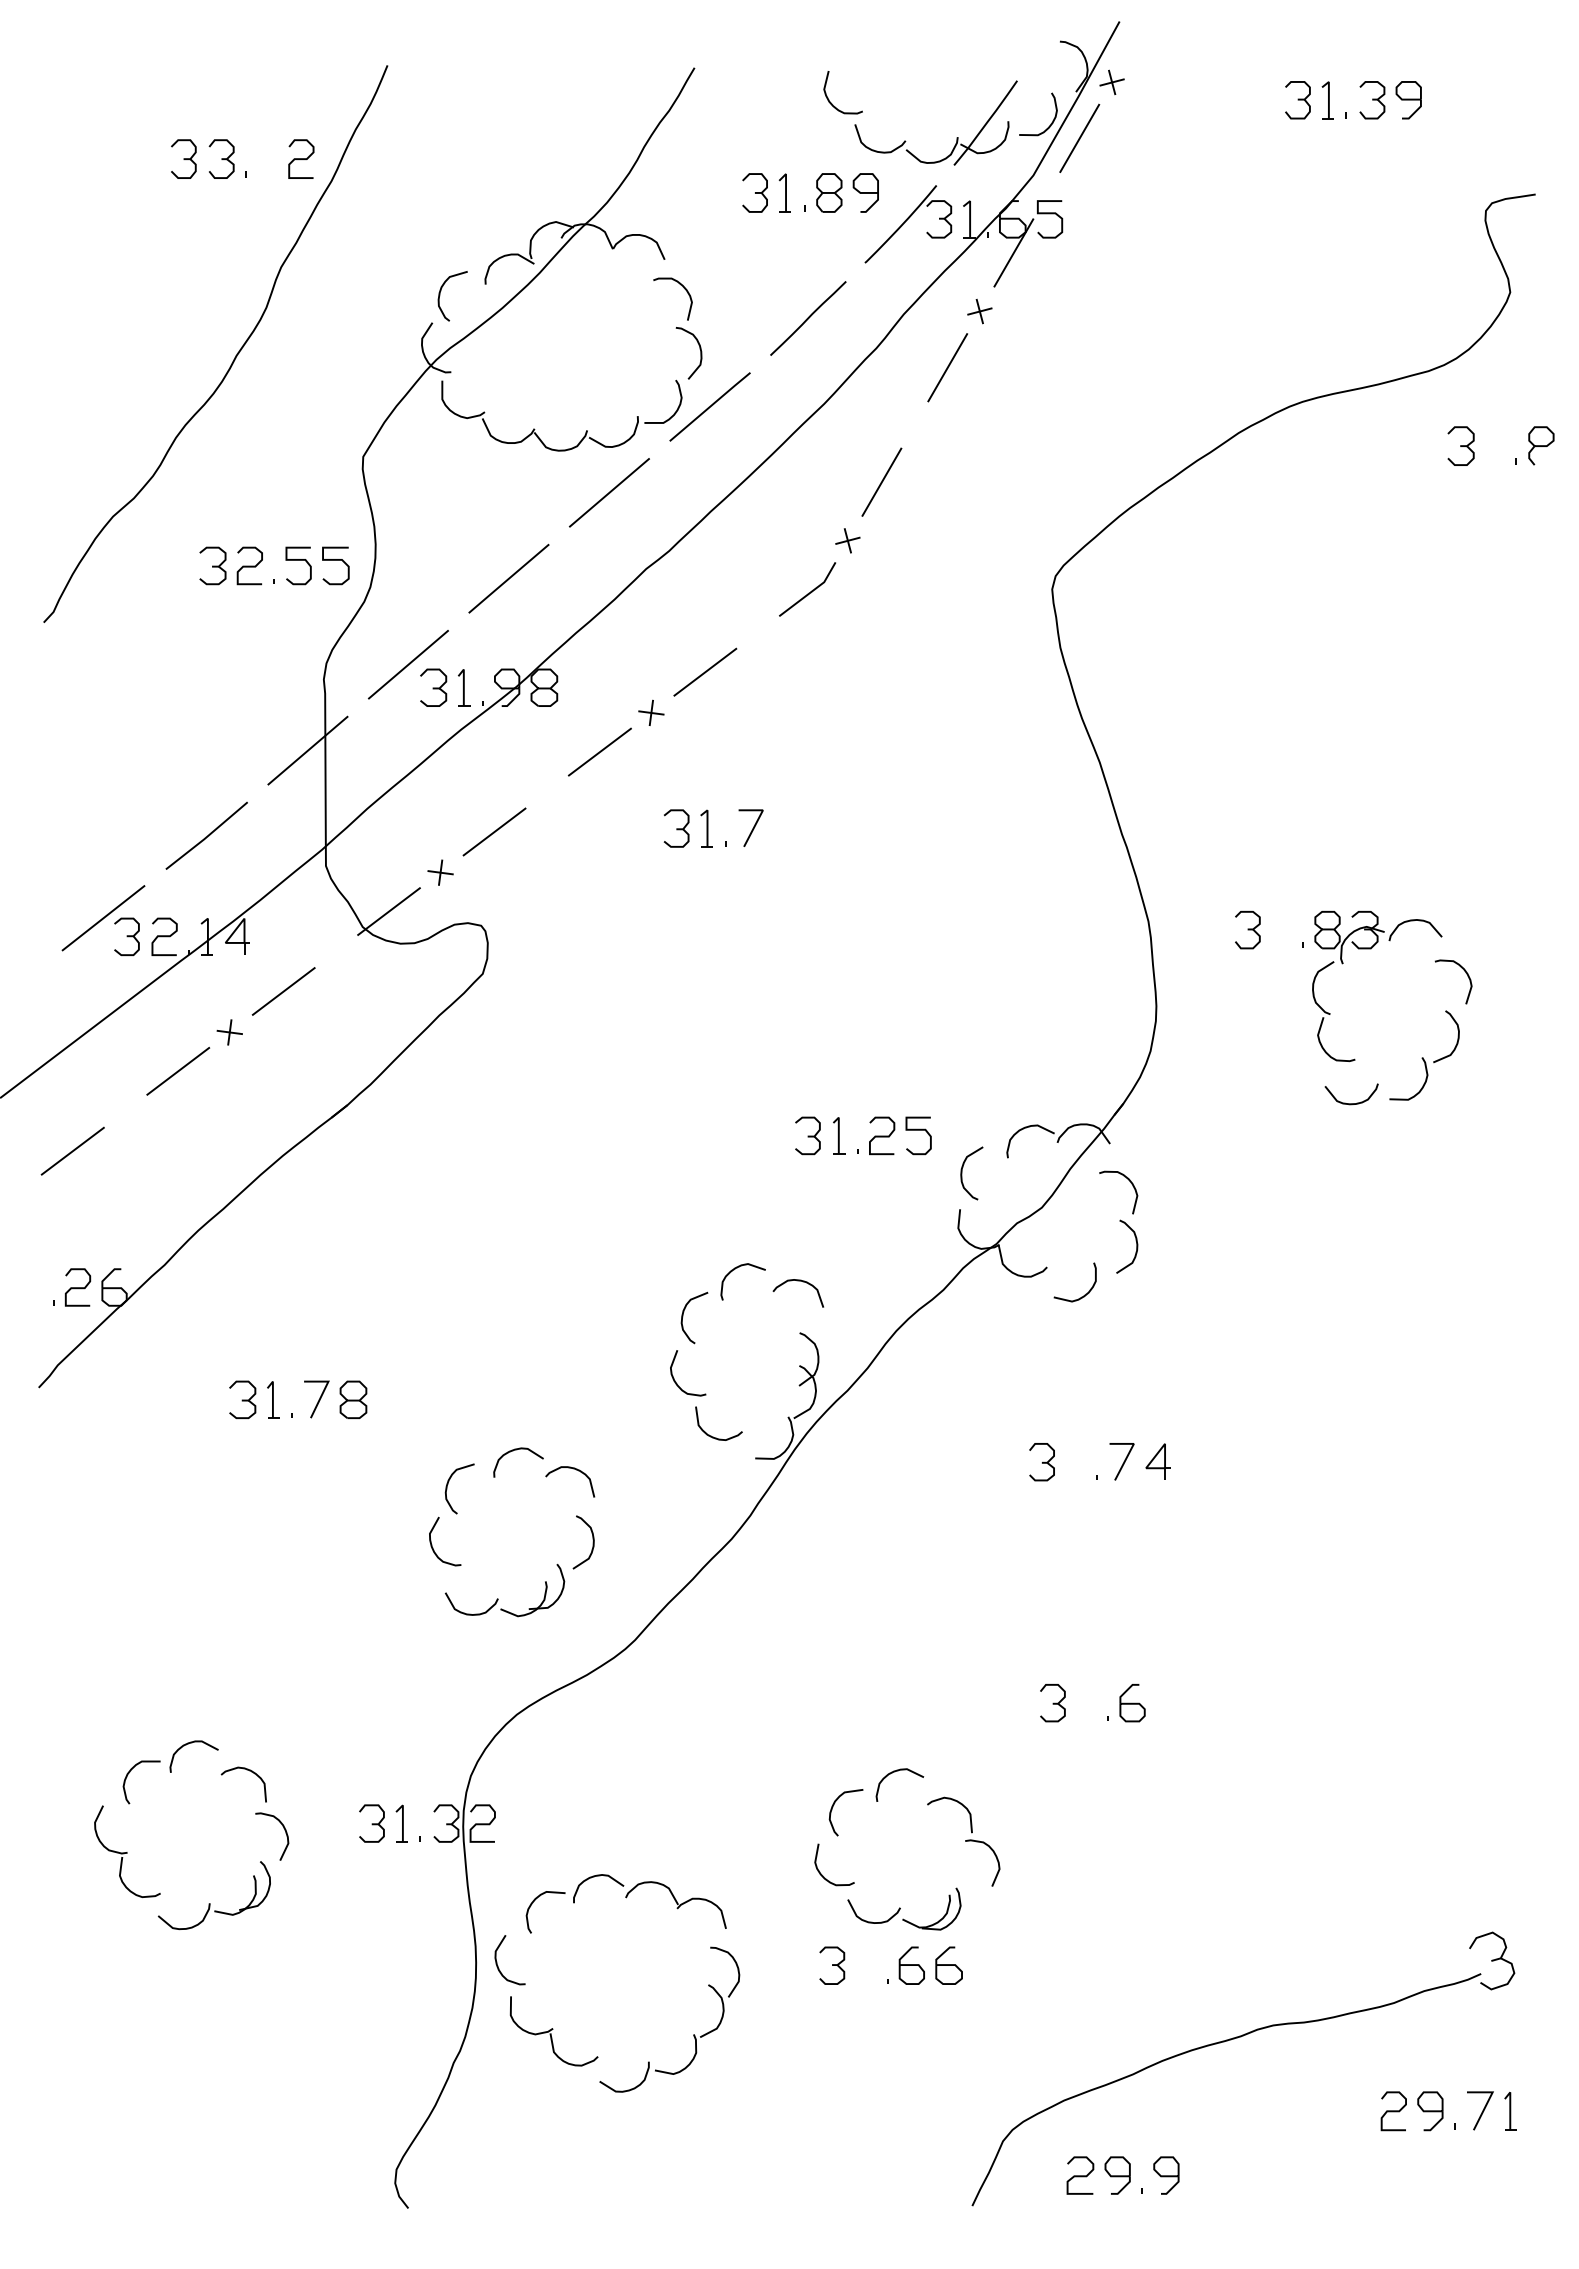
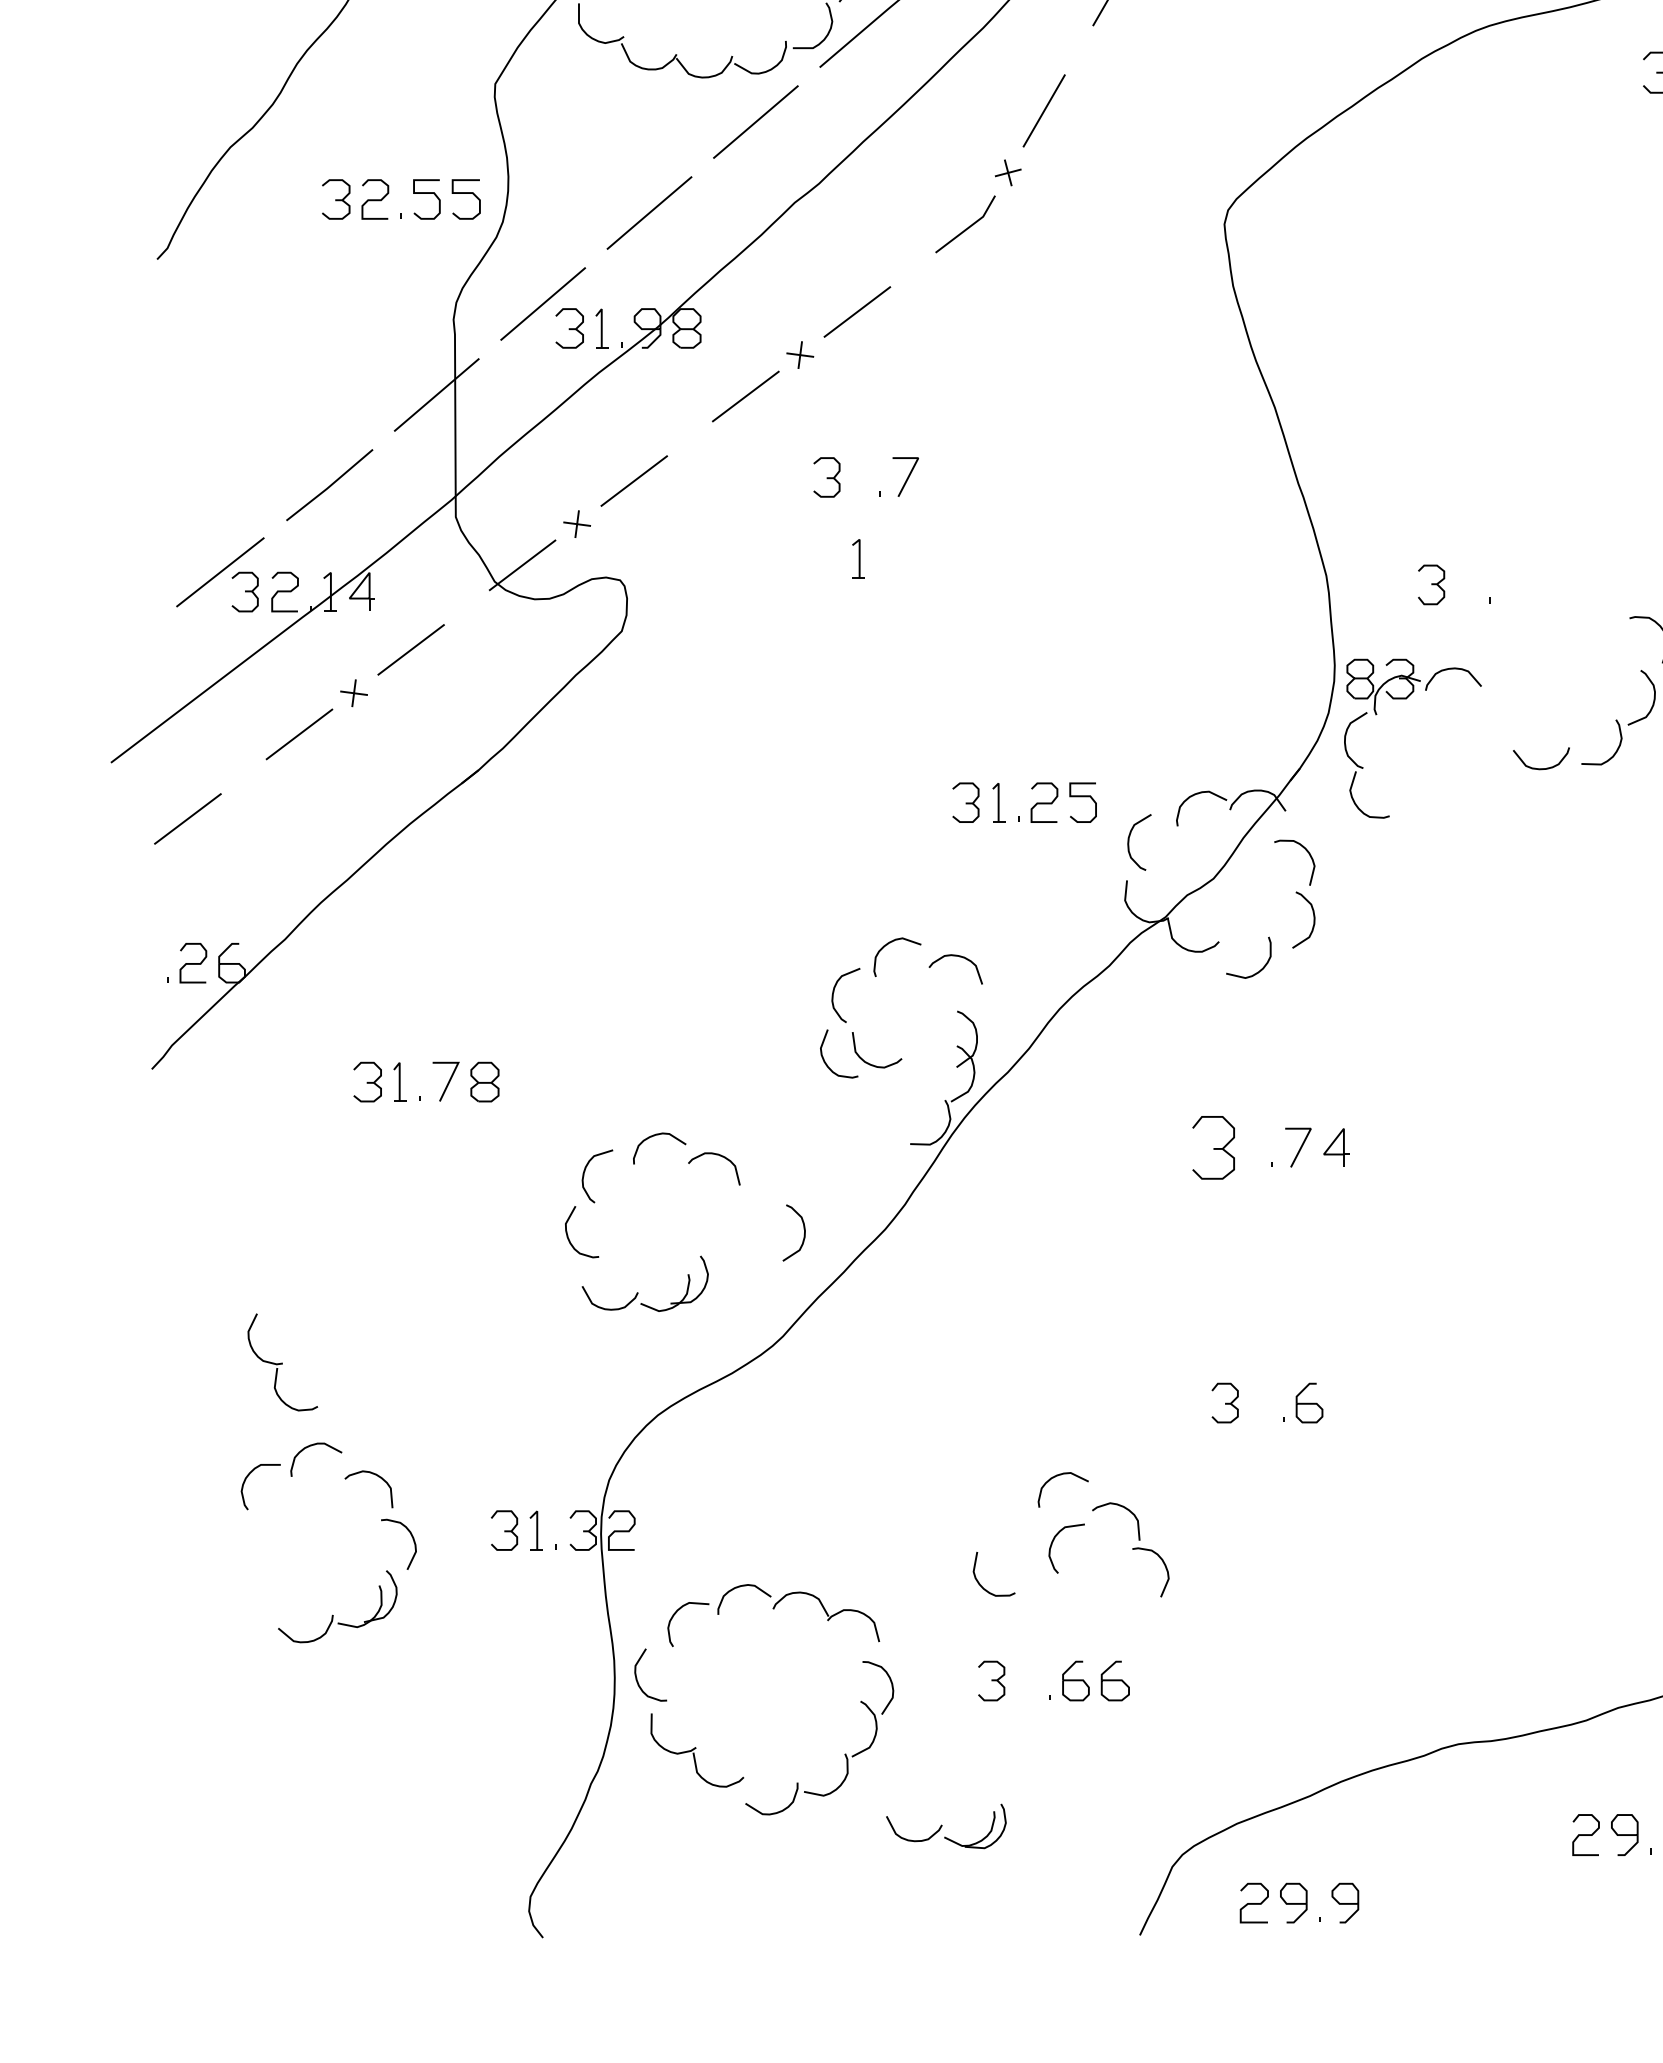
part: (706, 828) -> (858, 558), moved
part: (1371, 949) -> (1406, 699), moved
curve: (711, 1435) -> (869, 1062), moved
part: (1041, 1462) -> (1213, 1148), size x1.6
curve: (592, 1542) -> (803, 1233), moved
curve: (833, 1807) -> (1053, 1543), moved
part: (127, 1851) -> (282, 1362), moved
part: (904, 1908) -> (946, 1825), moved

